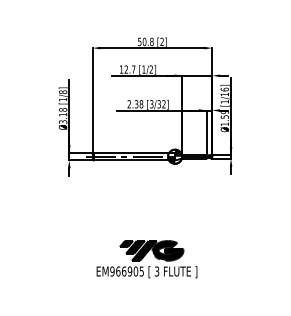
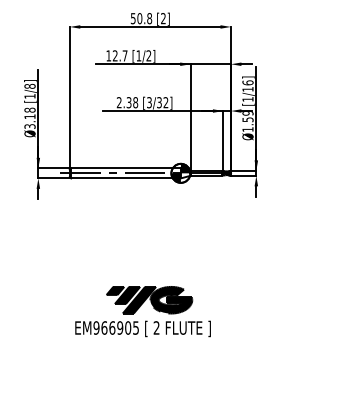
text: (157, 271) -> (157, 327), 3 -> 2

